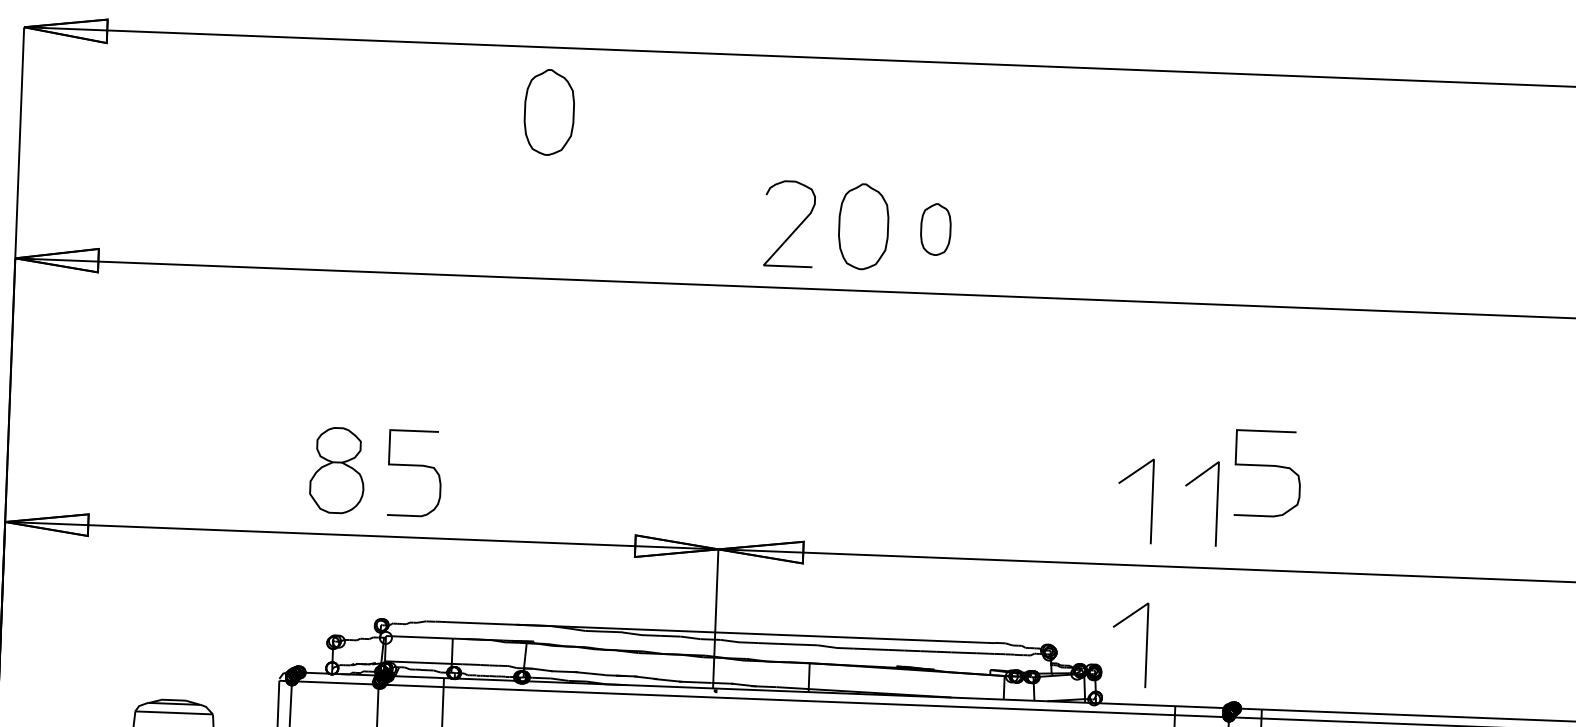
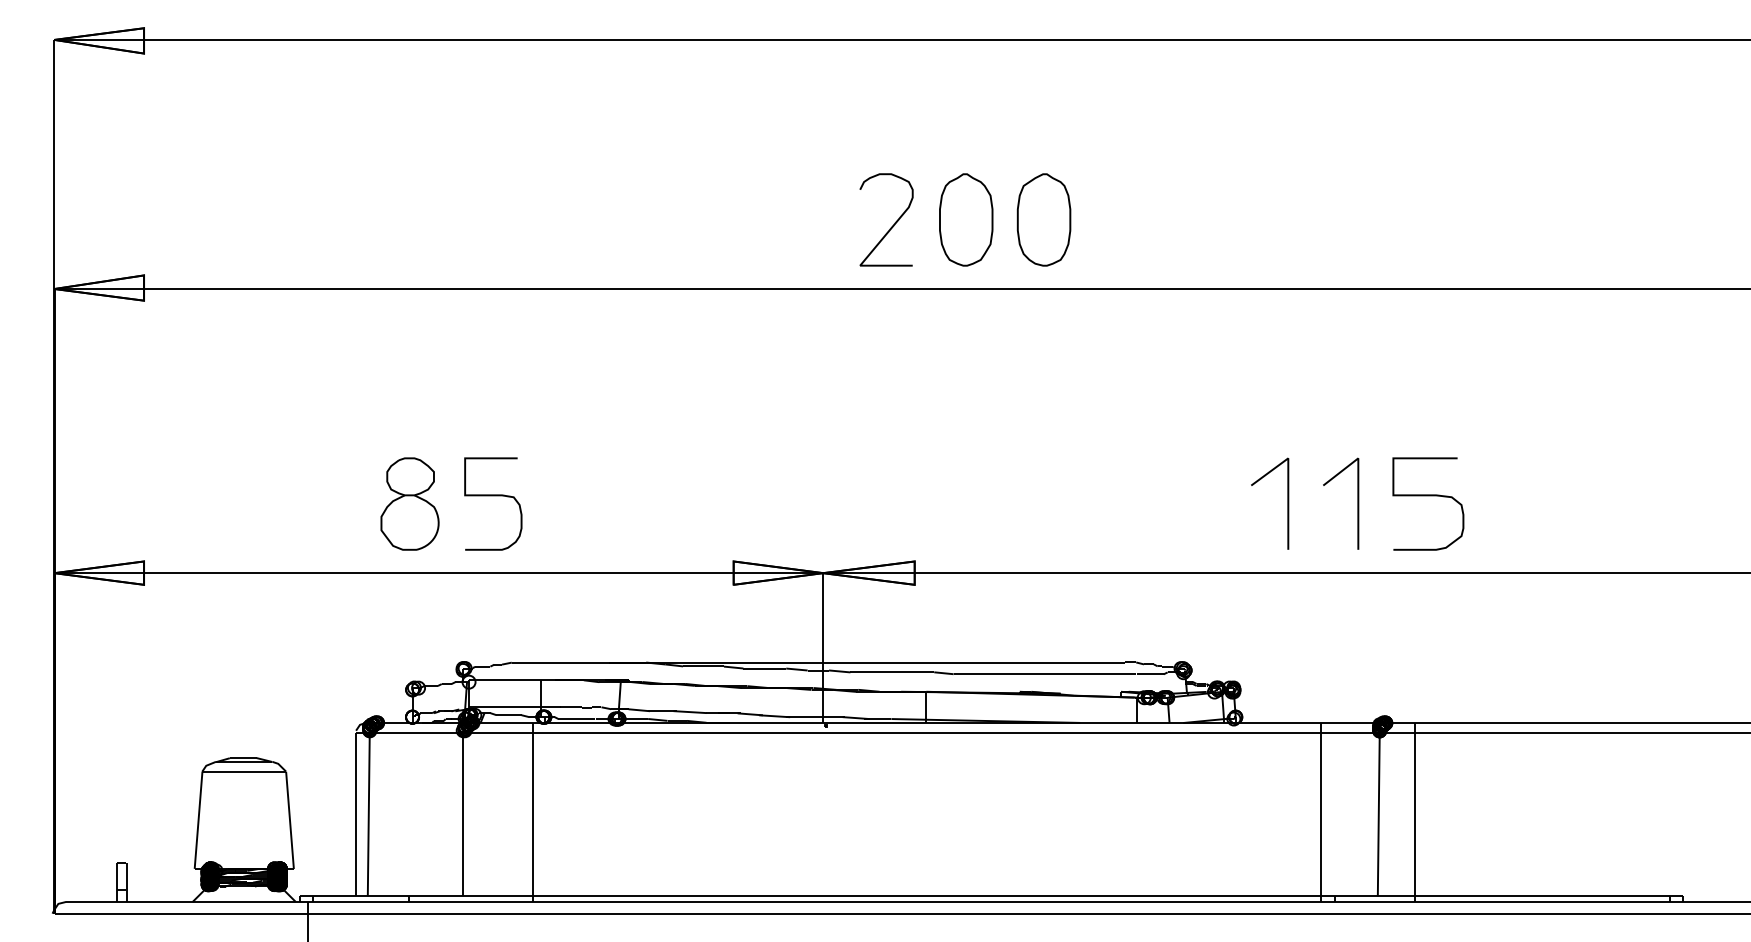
part: (549, 112) -> (623, 109), removed
part: (935, 229) -> (1043, 219), size x1.67
curve: (1268, 466) -> (1428, 496), moved
curve: (1146, 645) -> (1287, 658), removed

